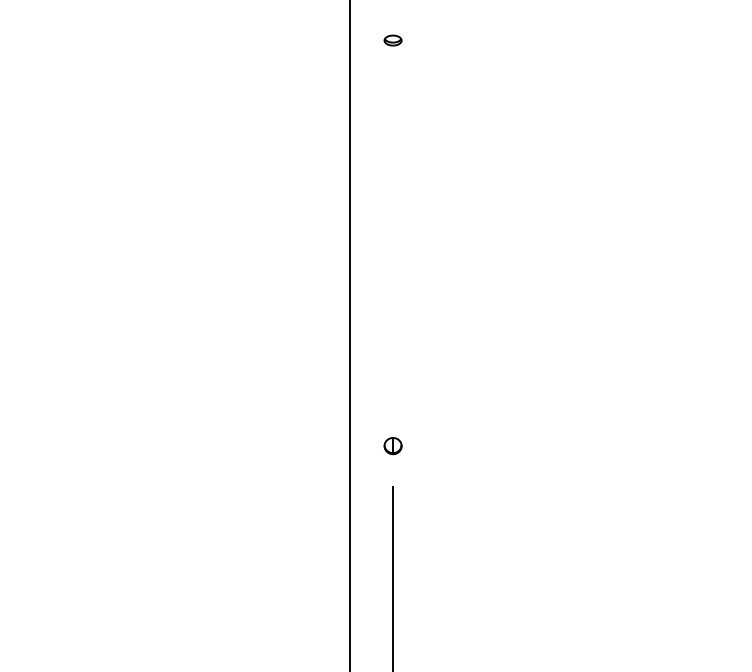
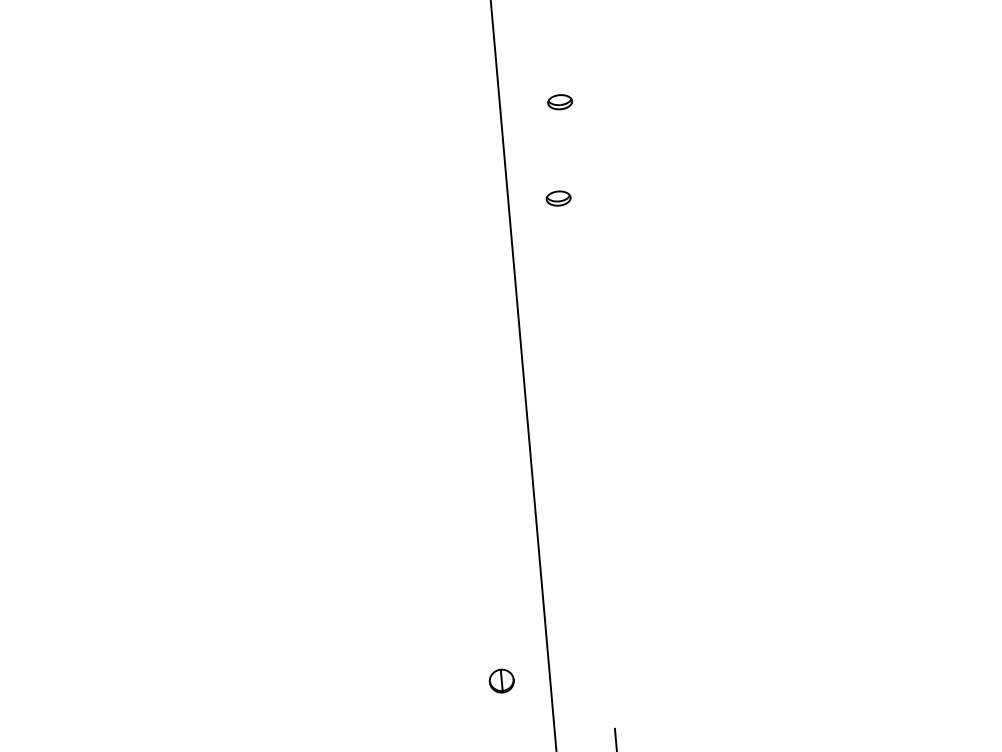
part: (385, 108) -> (557, 198), added
part: (392, 446) -> (501, 681), moved

